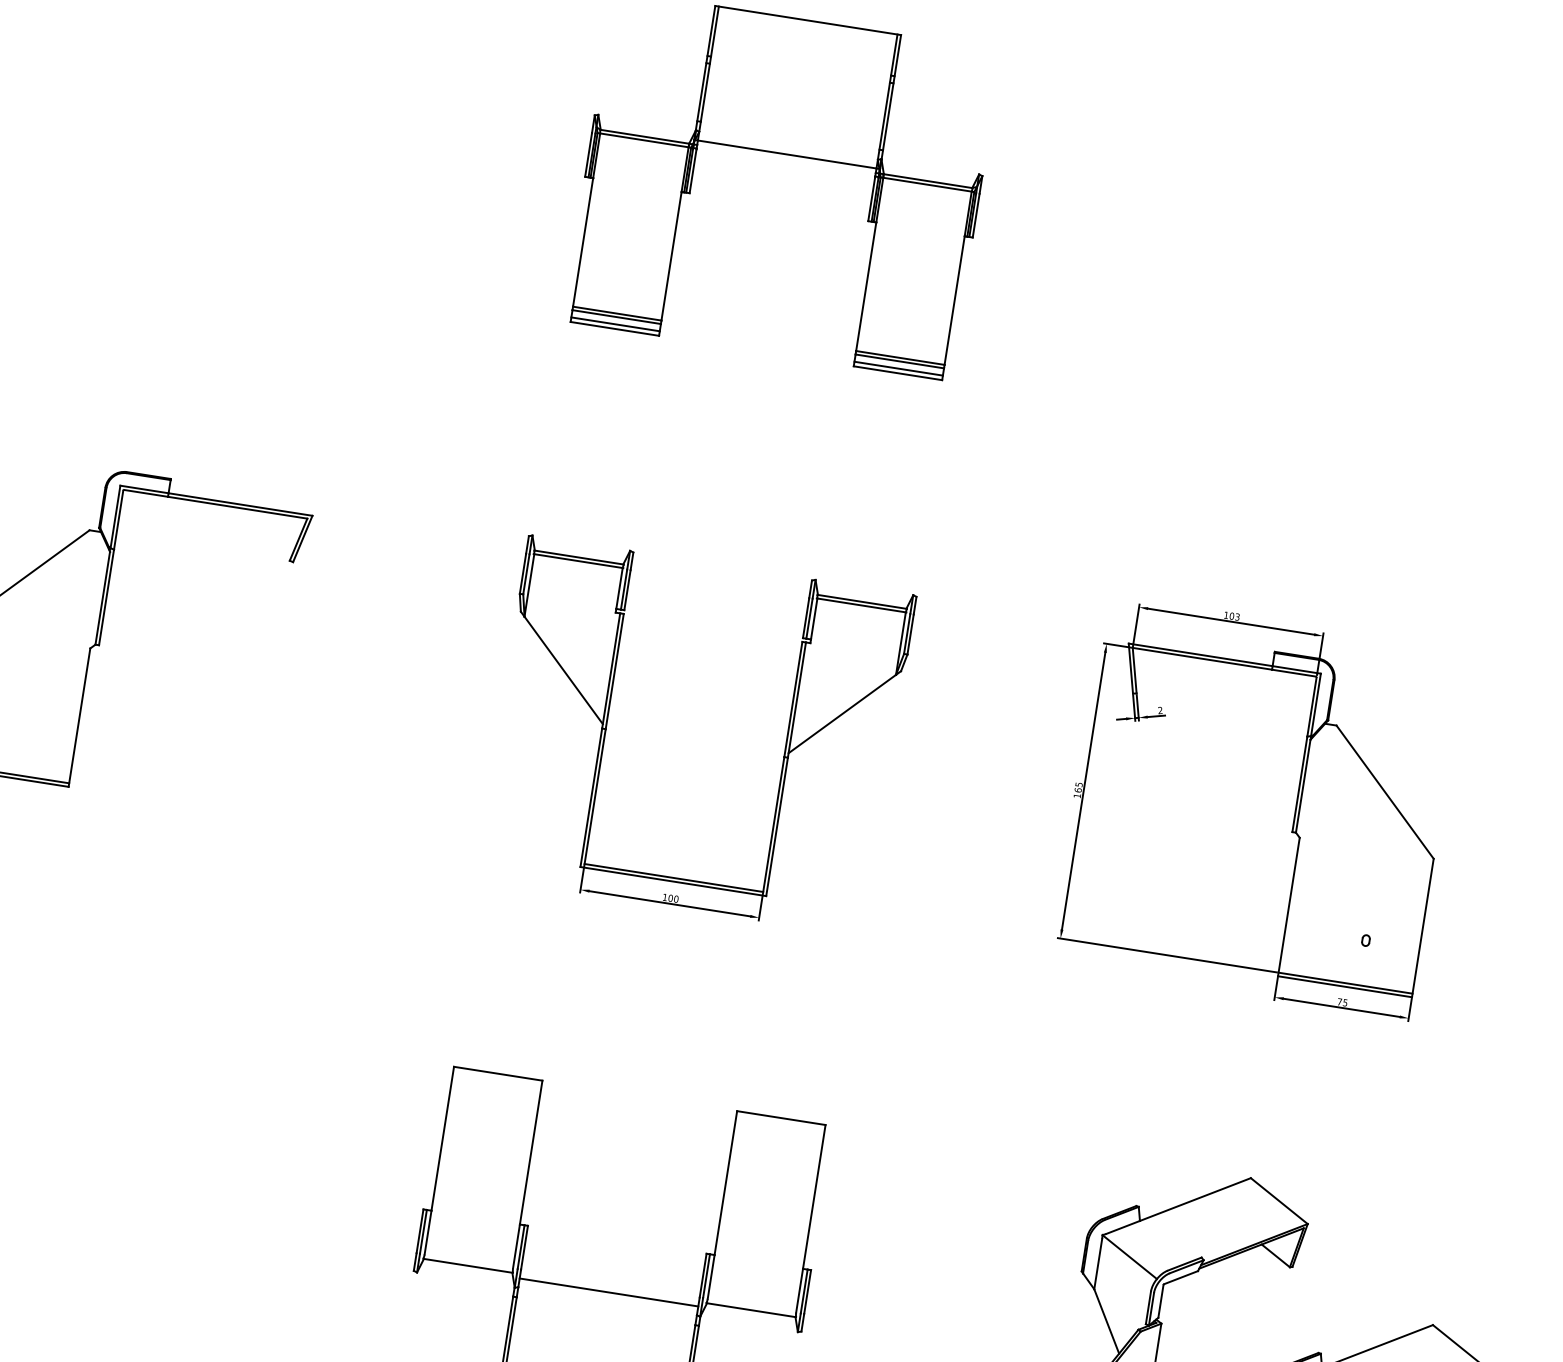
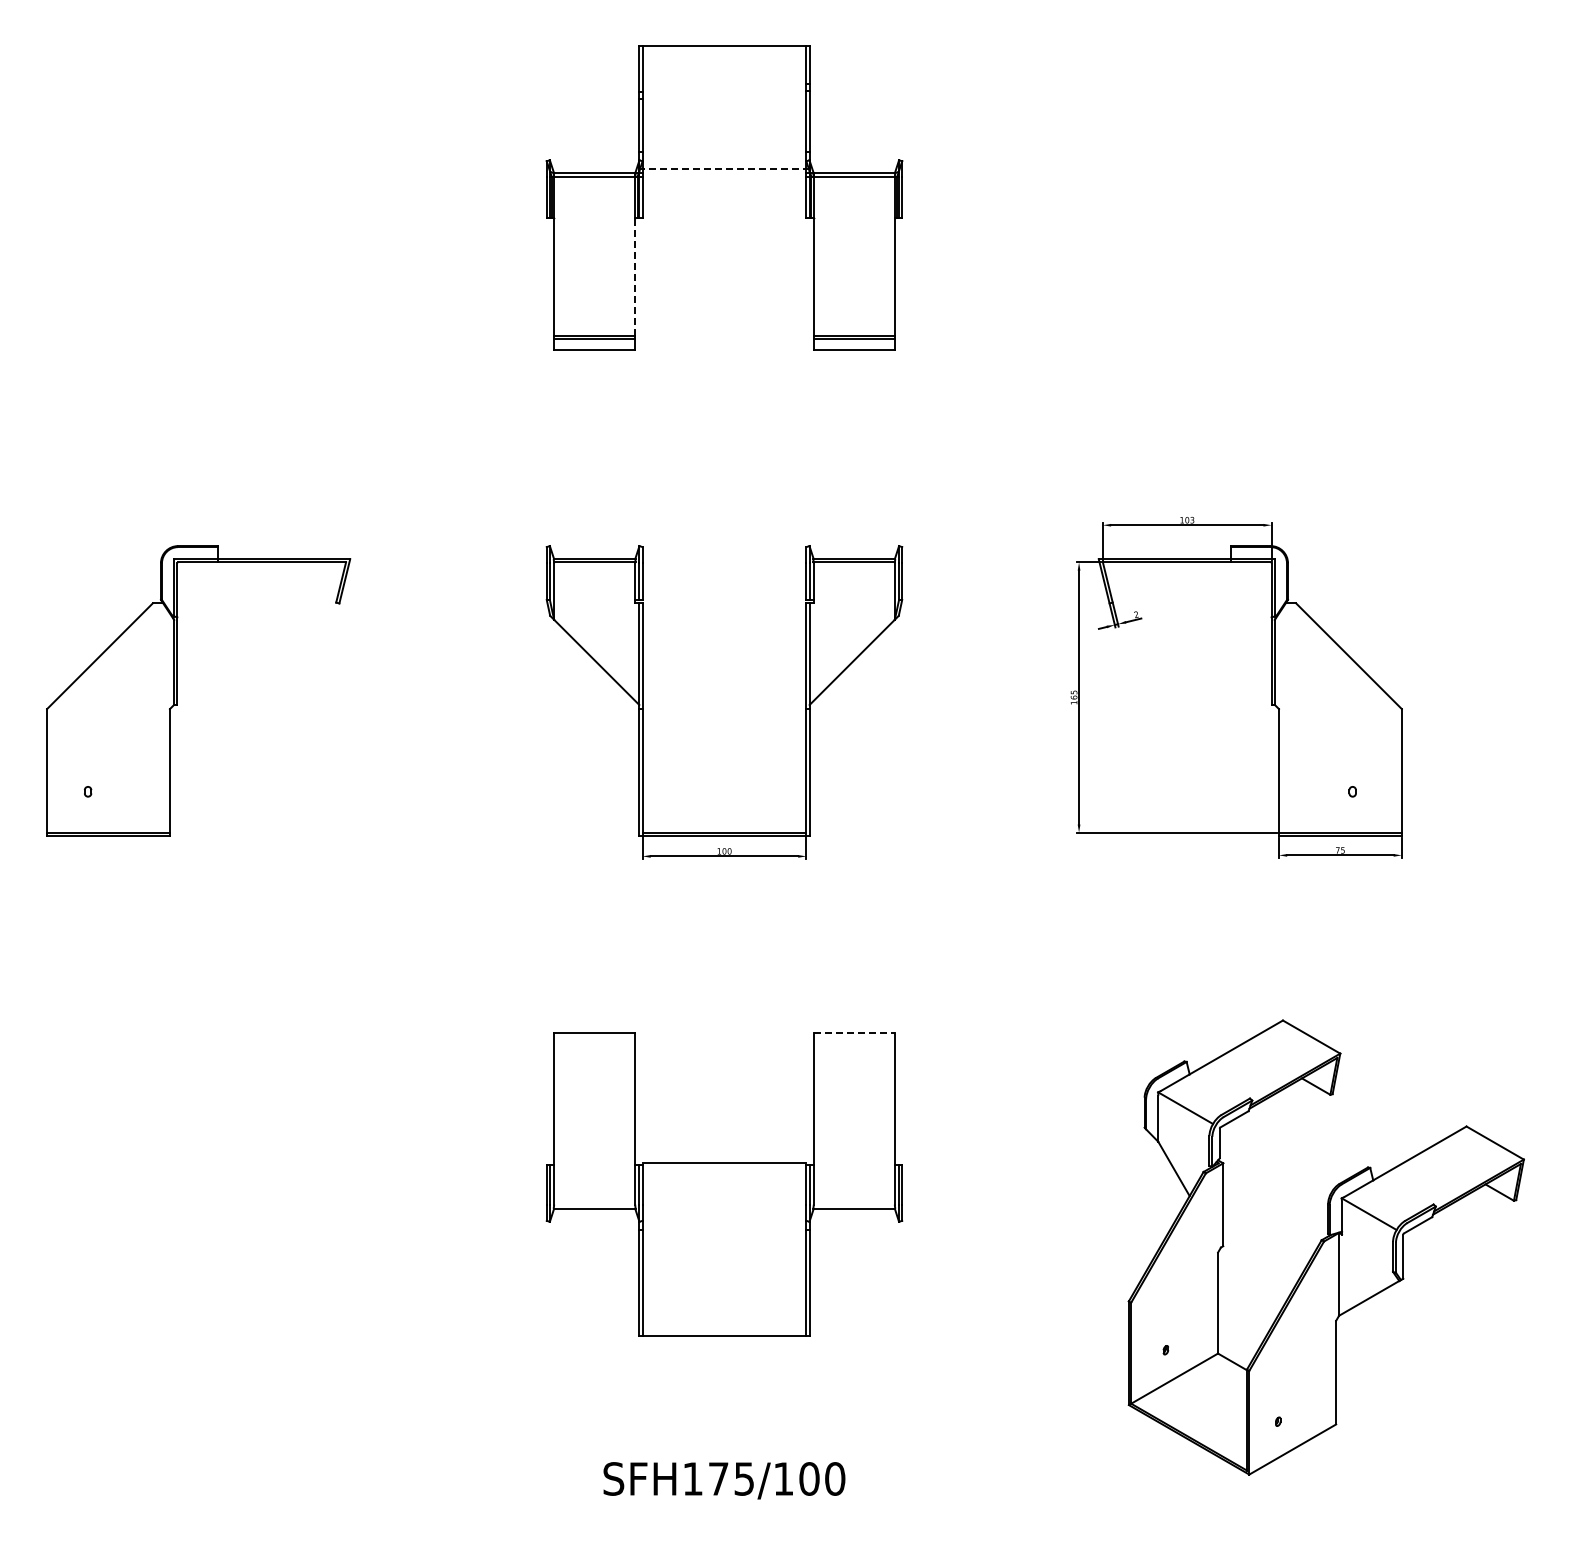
line: (786, 154) -> (723, 169), solid -> dashed
line: (671, 256) -> (635, 276), solid -> dashed
line: (615, 324) -> (594, 345), removed
line: (897, 368) -> (853, 345), removed
line: (781, 1118) -> (854, 1032), solid -> dashed
line: (609, 1292) -> (724, 1162), moved

